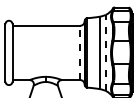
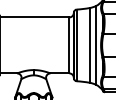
line: (80, 52) -> (69, 44), dashed -> solid
line: (105, 52) -> (95, 44), dashed -> solid

